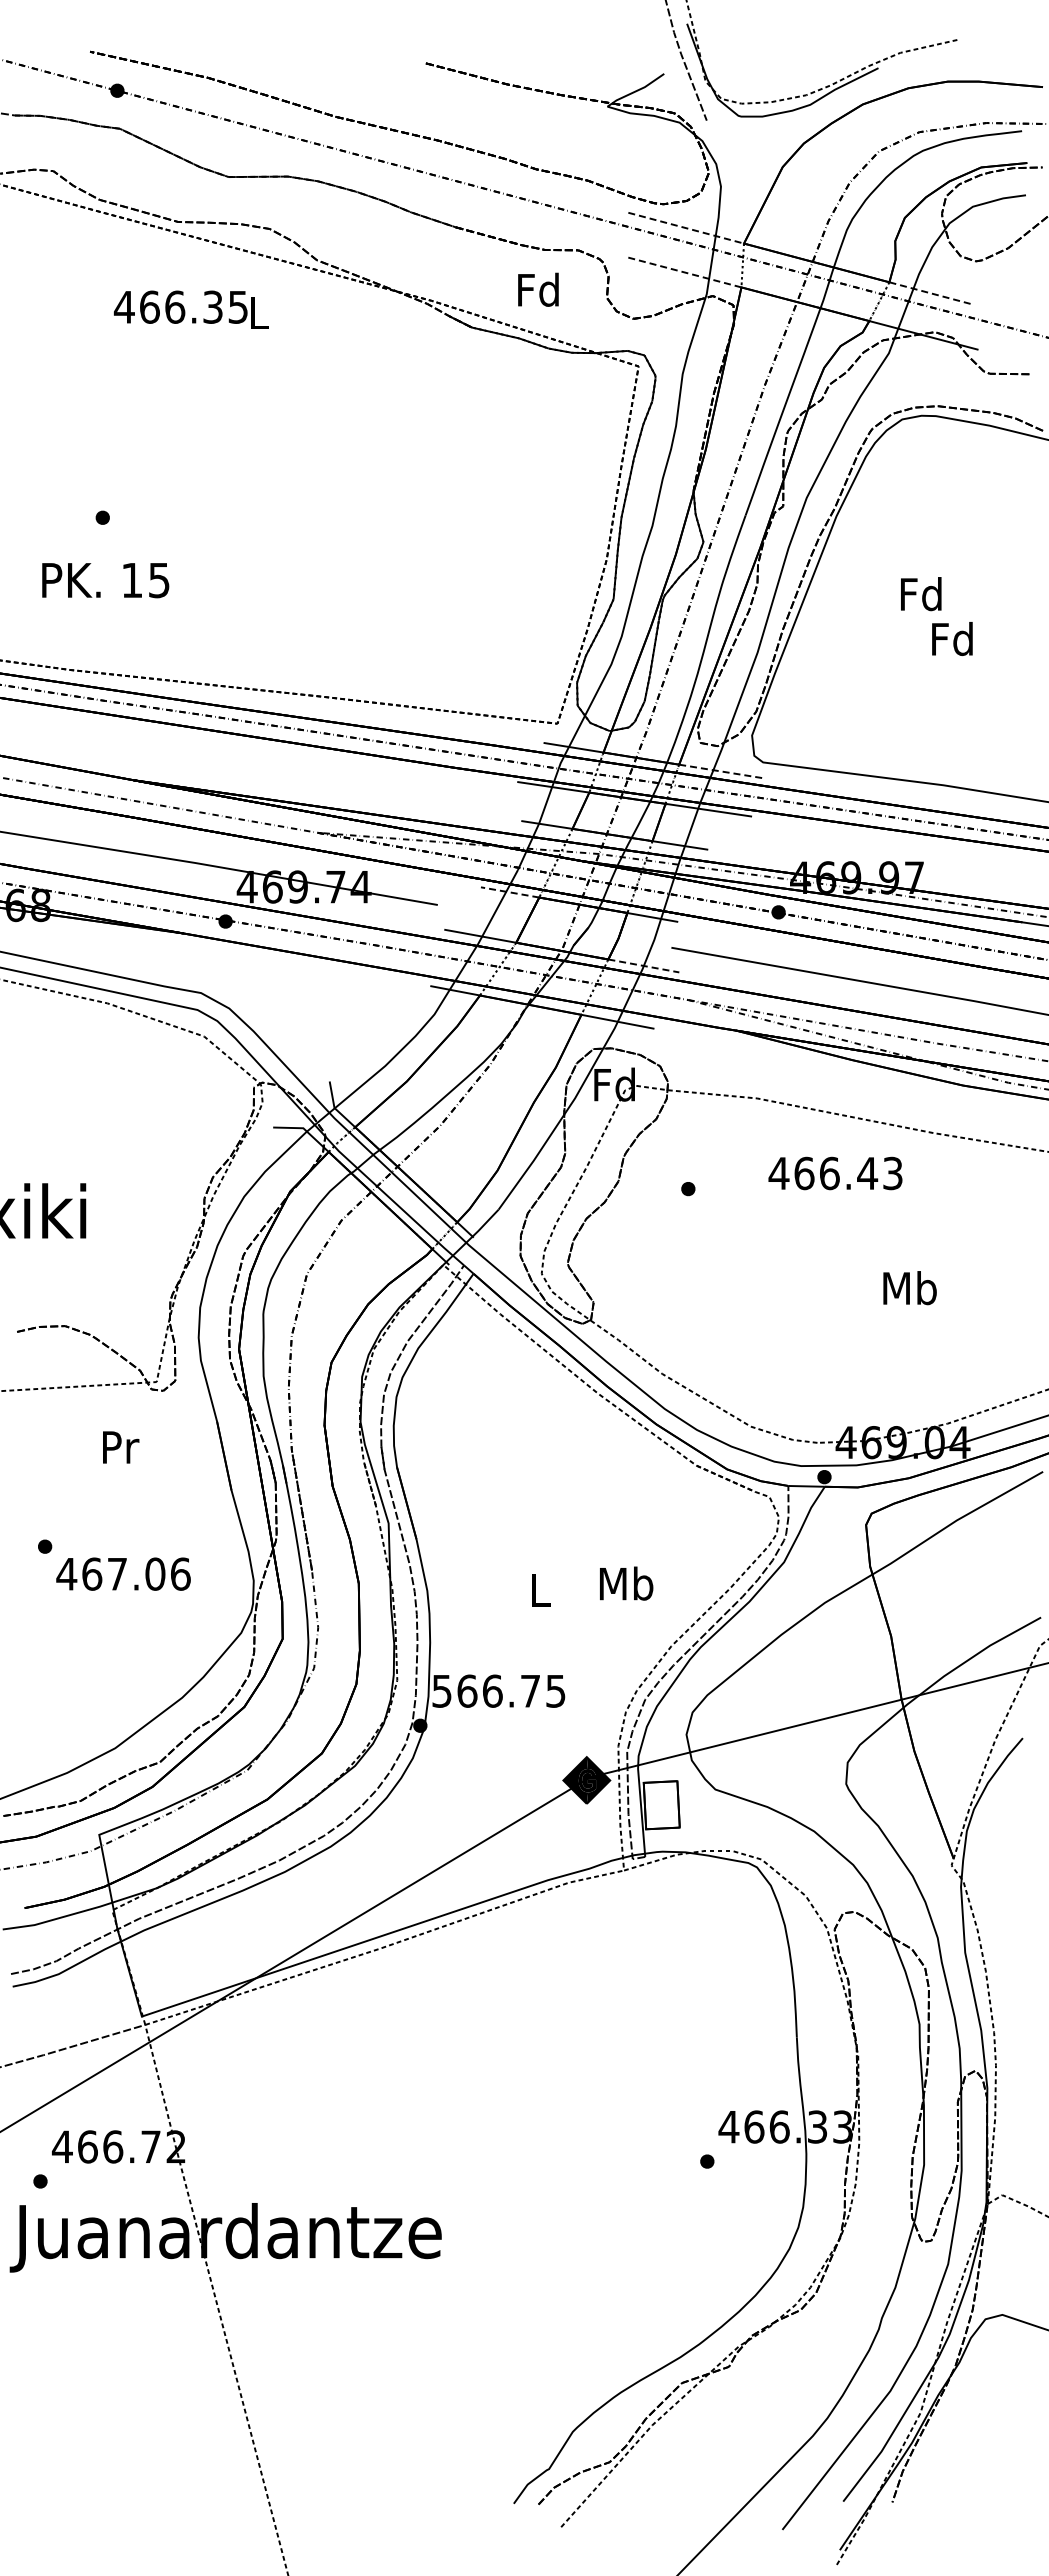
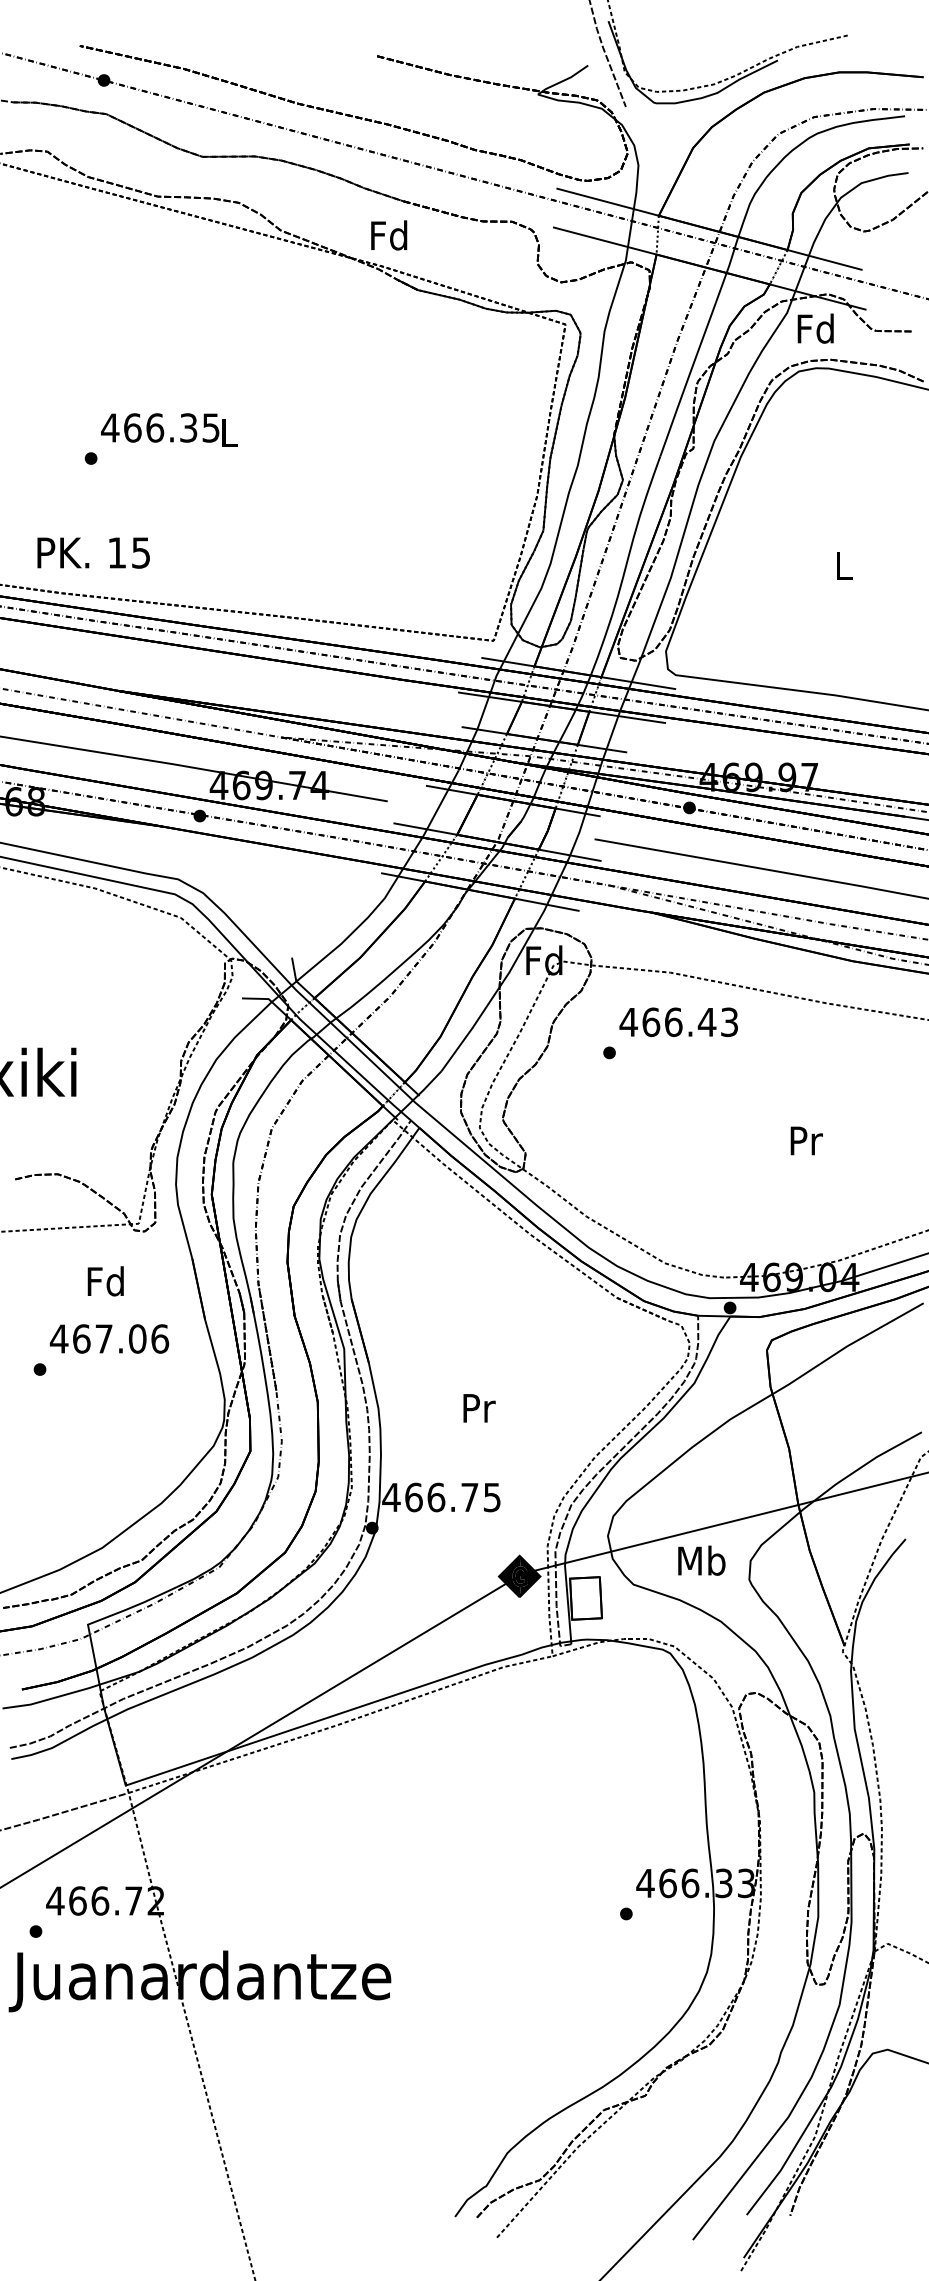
line: (686, 228) -> (607, 202), dashed -> solid
line: (682, 271) -> (604, 240), dashed -> solid
text: (538, 289) -> (389, 235), moved
line: (931, 293) -> (824, 259), dashed -> solid
text: (190, 309) -> (168, 429), moved
text: (105, 580) -> (93, 553), moved
text: (921, 594) -> (816, 329), moved
text: (952, 639) -> (843, 566), Fd -> L
line: (721, 771) -> (638, 683), dashed -> solid
line: (510, 892) -> (452, 790), dashed -> solid
line: (644, 966) -> (570, 855), dashed -> solid
text: (835, 1173) -> (678, 1022), moved
text: (909, 1288) -> (805, 1140), Mb -> Pr
text: (119, 1447) -> (105, 1281), Pr -> Fd
text: (123, 1573) -> (109, 1338), moved
text: (626, 1583) -> (701, 1560), moved
text: (541, 1590) -> (479, 1408), L -> Pr
text: (441, 1691) -> (391, 1497), 566.75 -> 466.75

